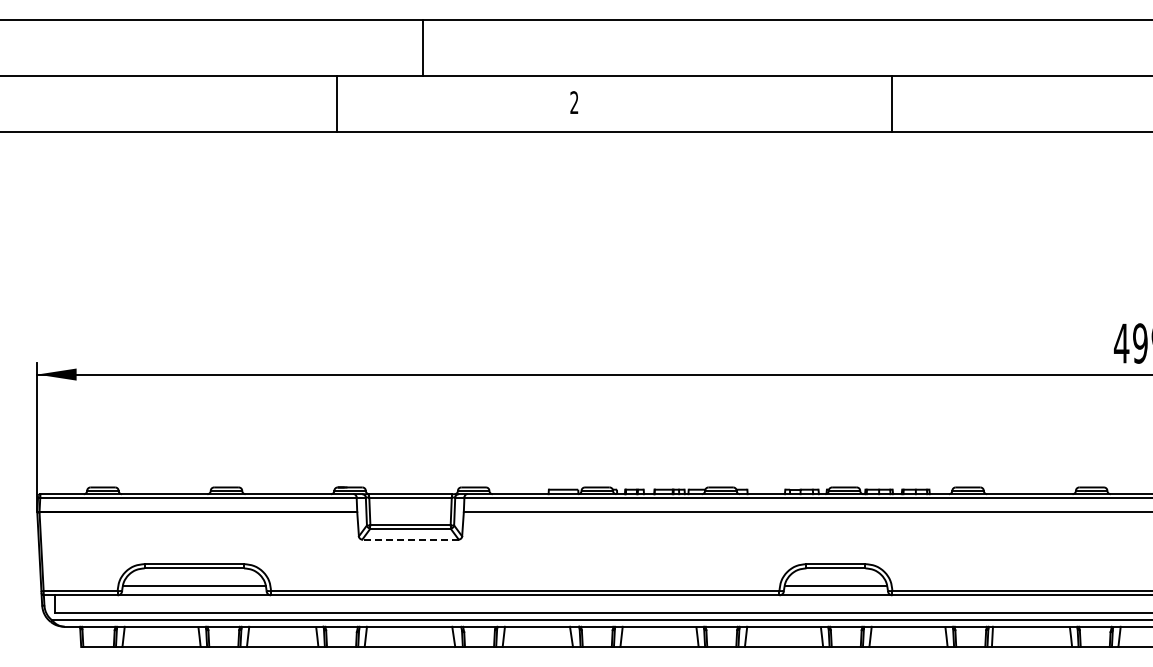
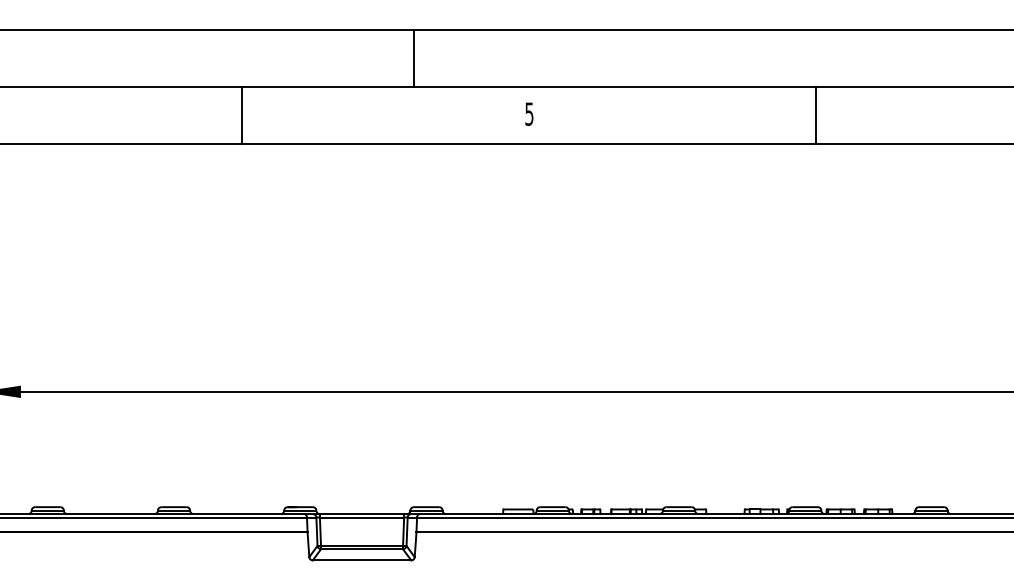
line: (422, 47) -> (414, 57), moved
text: (574, 102) -> (529, 113), 2 -> 5
line: (337, 104) -> (242, 115), moved
line: (891, 104) -> (815, 115), moved
line: (410, 539) -> (361, 560), dashed -> solid

